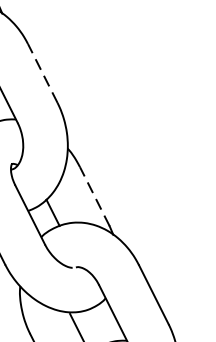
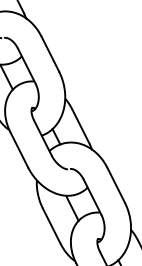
line: (42, 73) -> (50, 54), dashed -> solid
line: (95, 197) -> (81, 127), dashed -> solid

